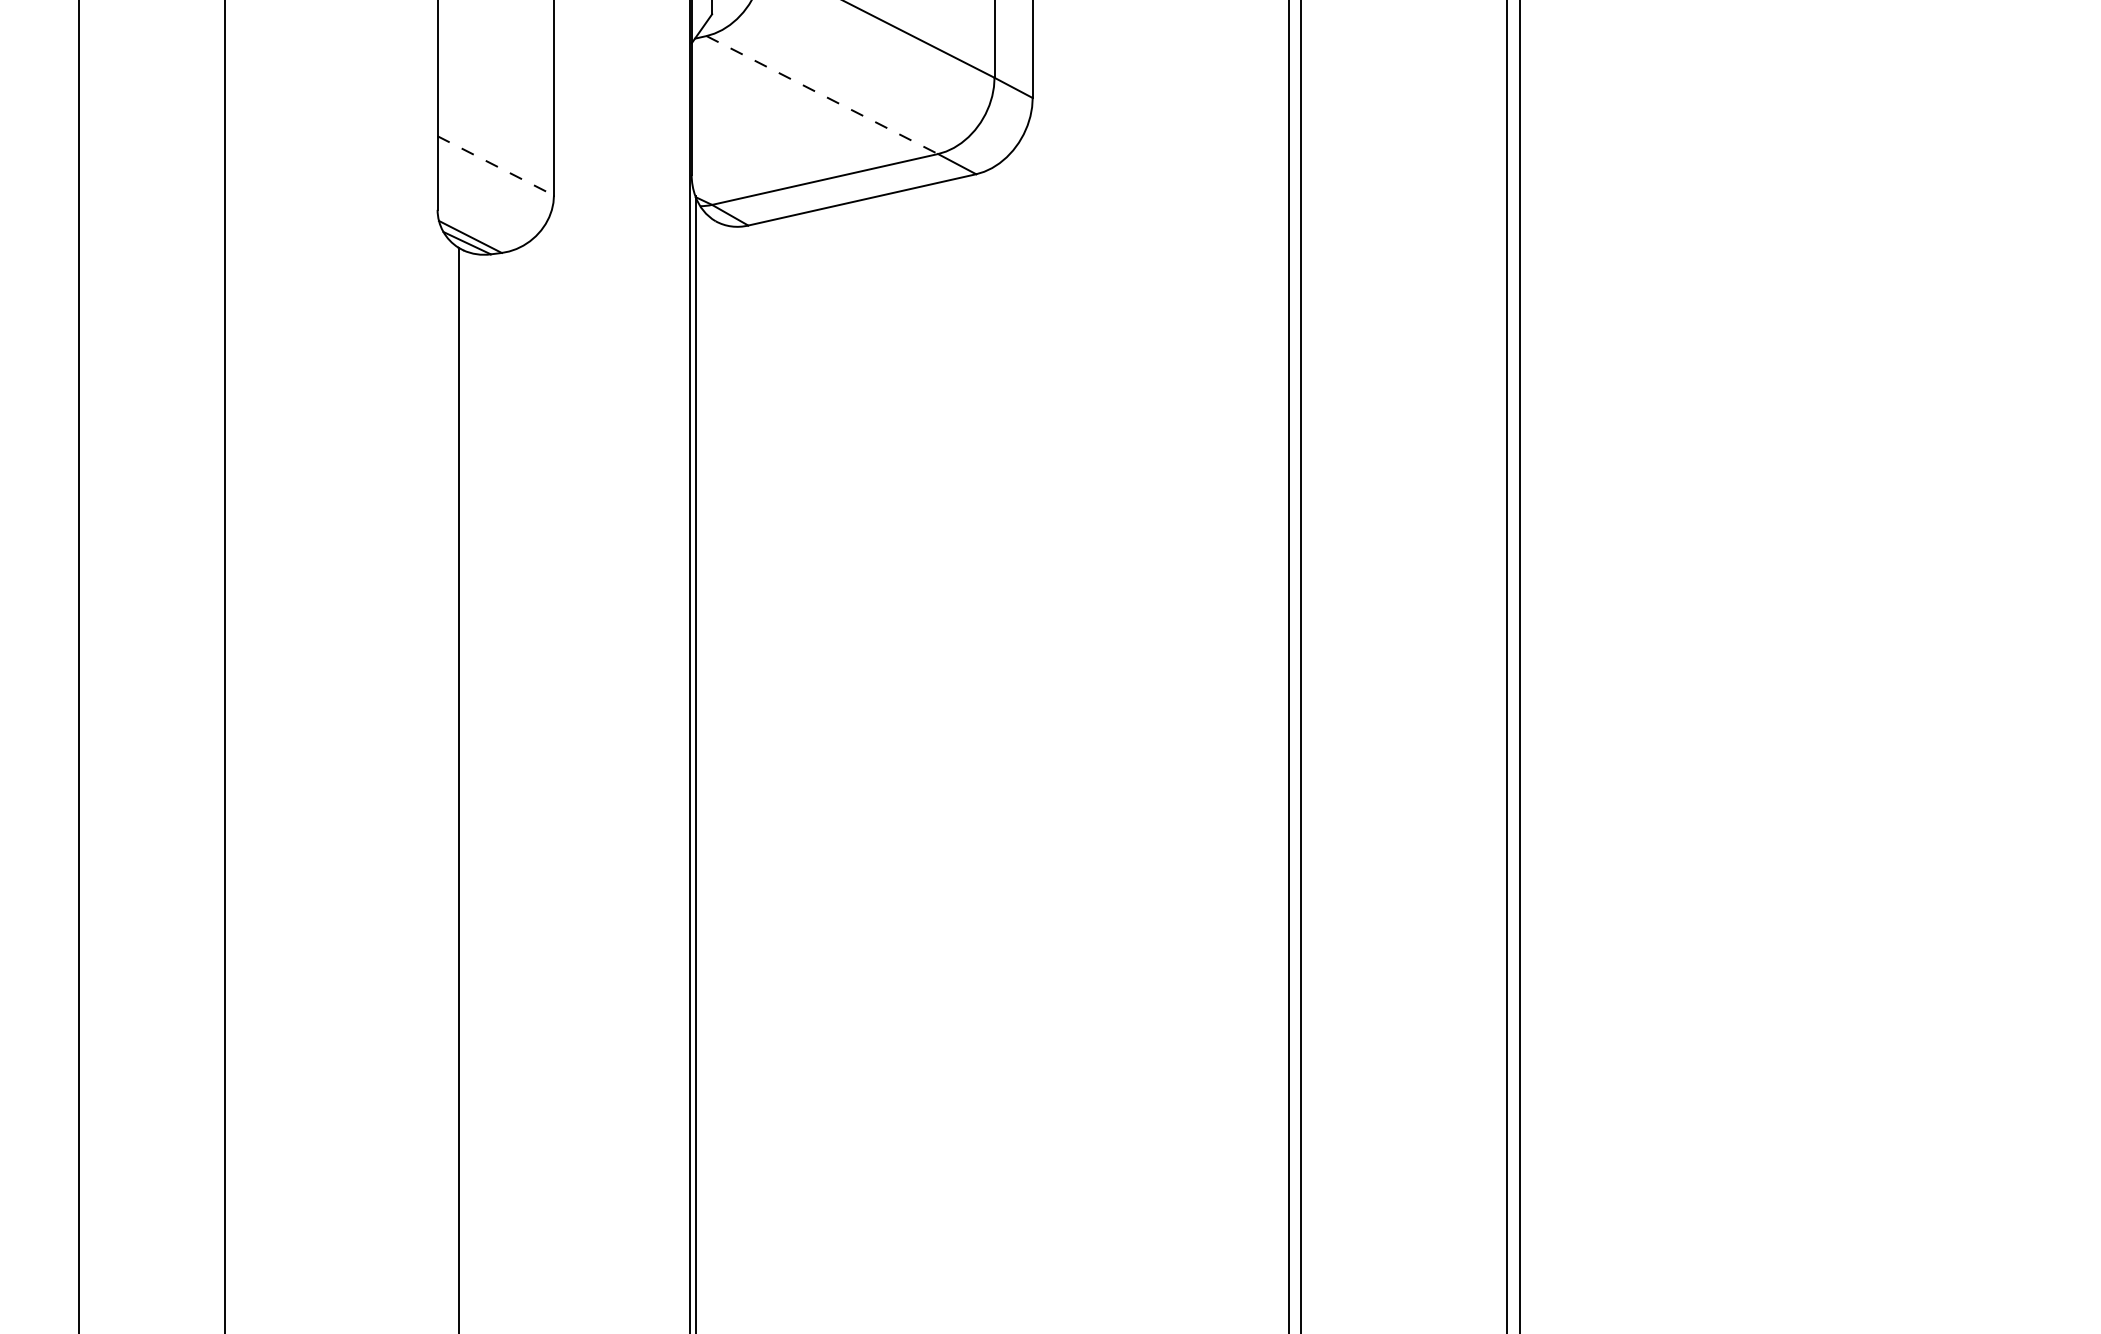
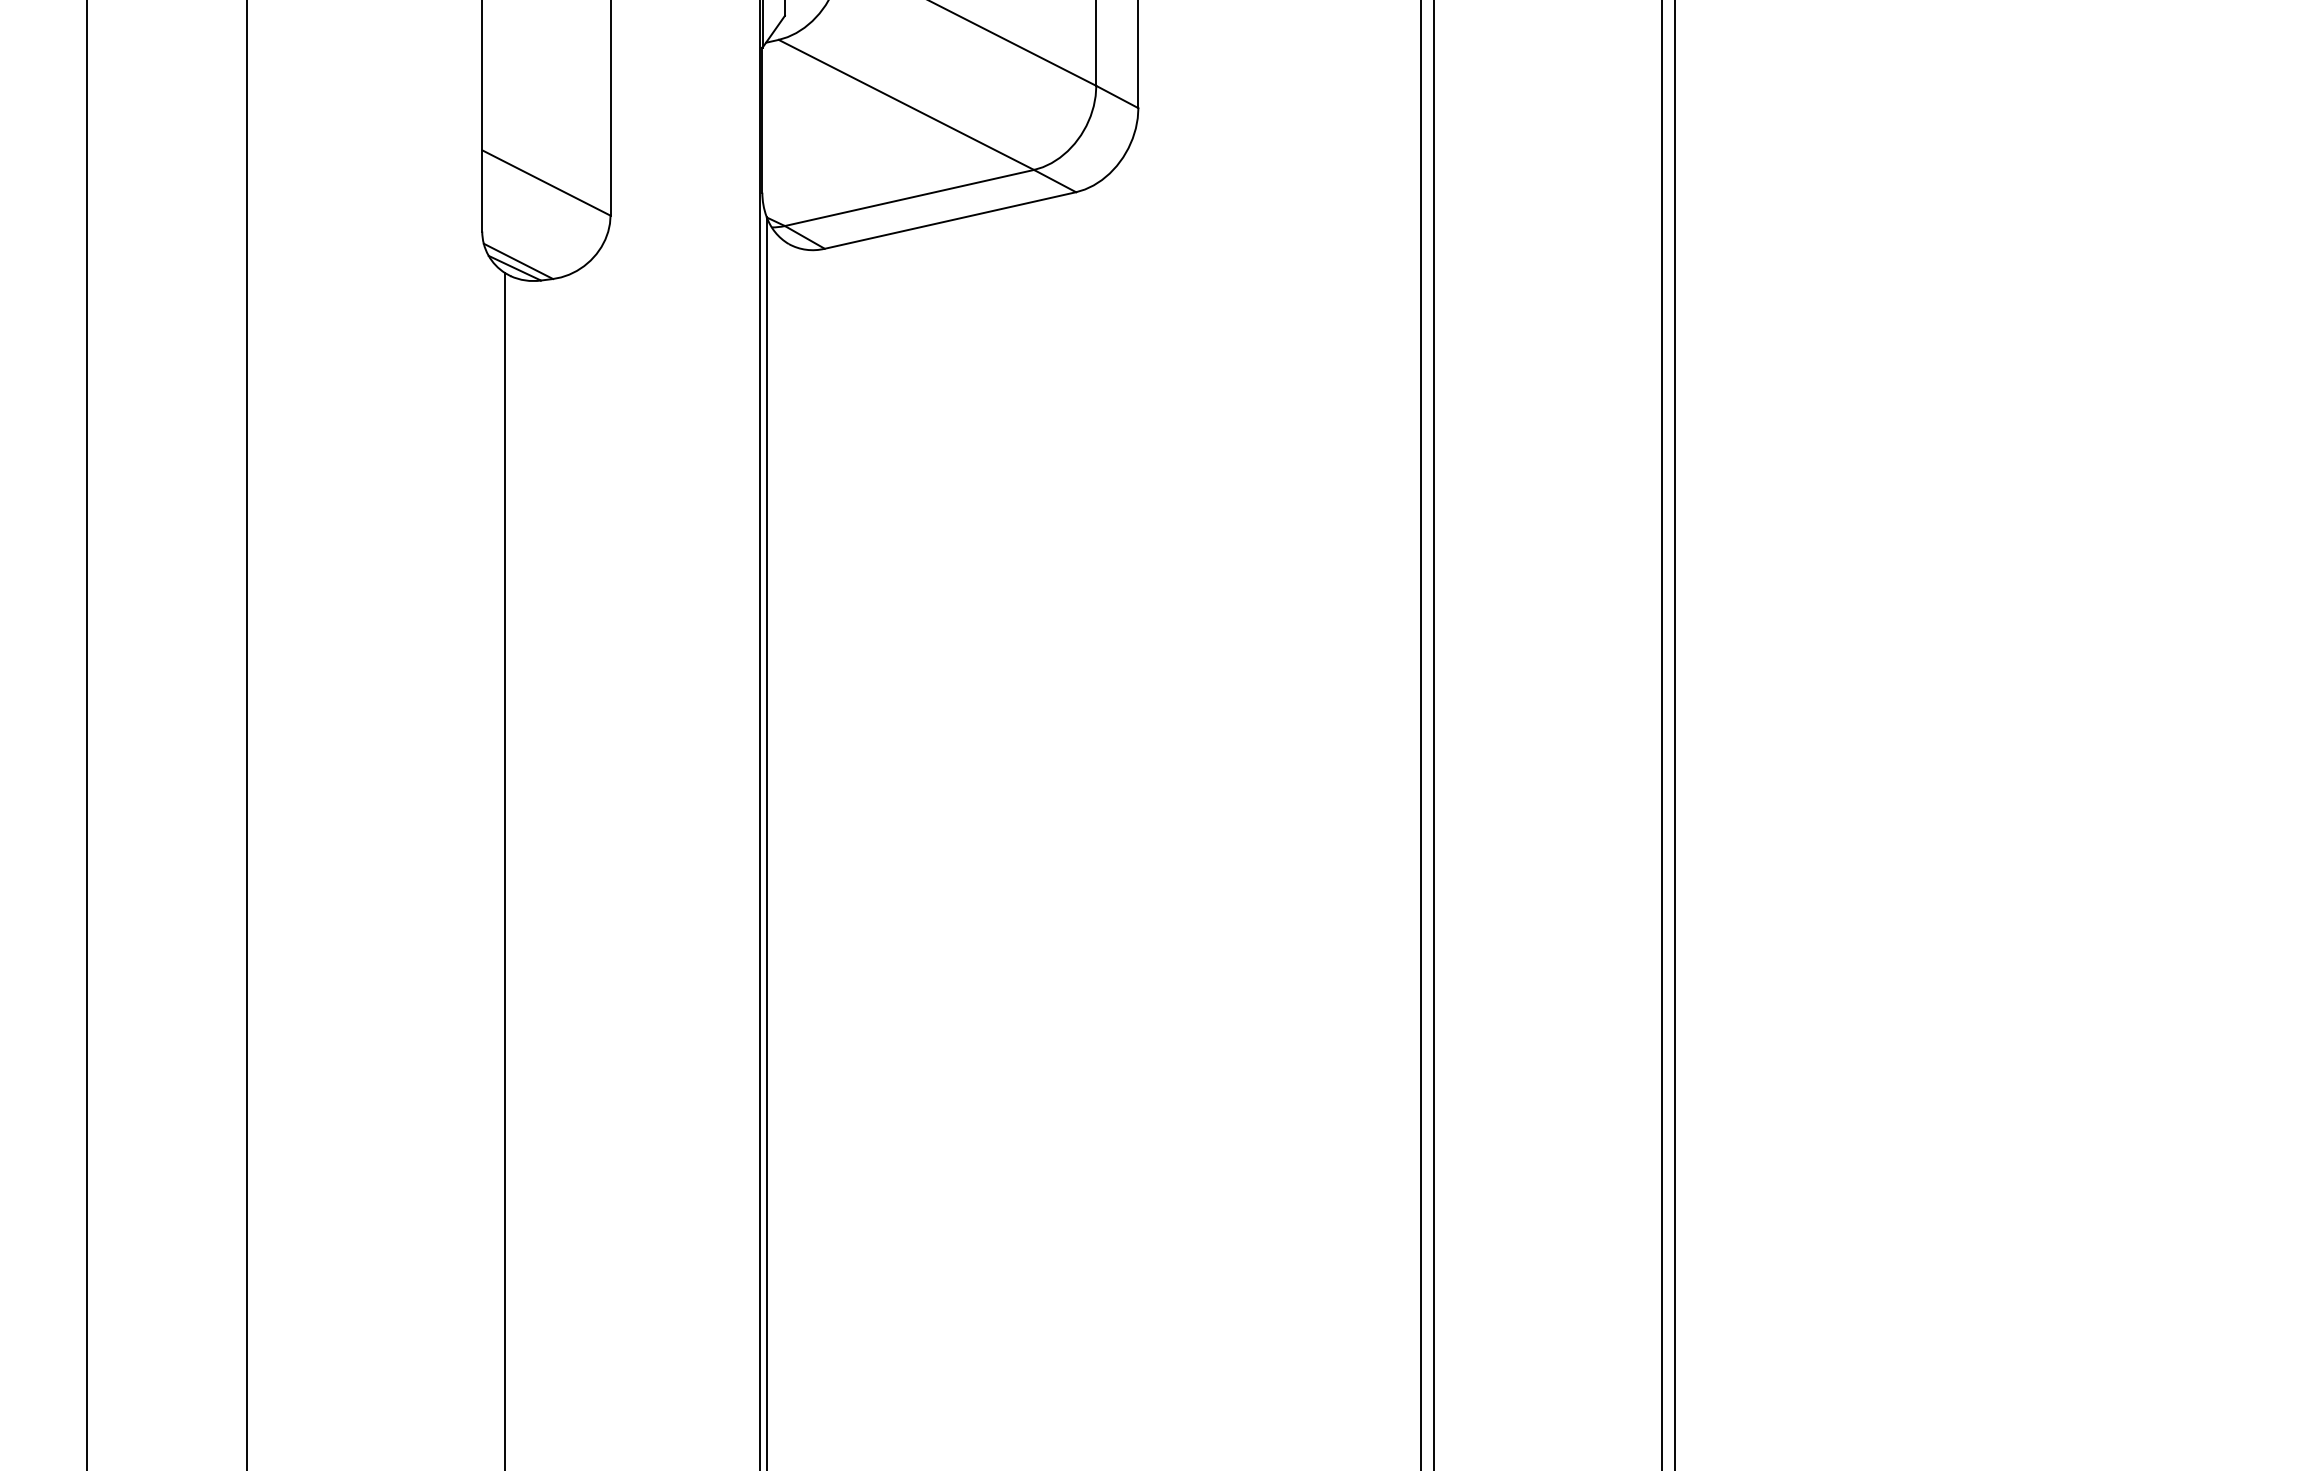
line: (822, 95) -> (906, 105), dashed -> solid
line: (495, 166) -> (546, 183), dashed -> solid

